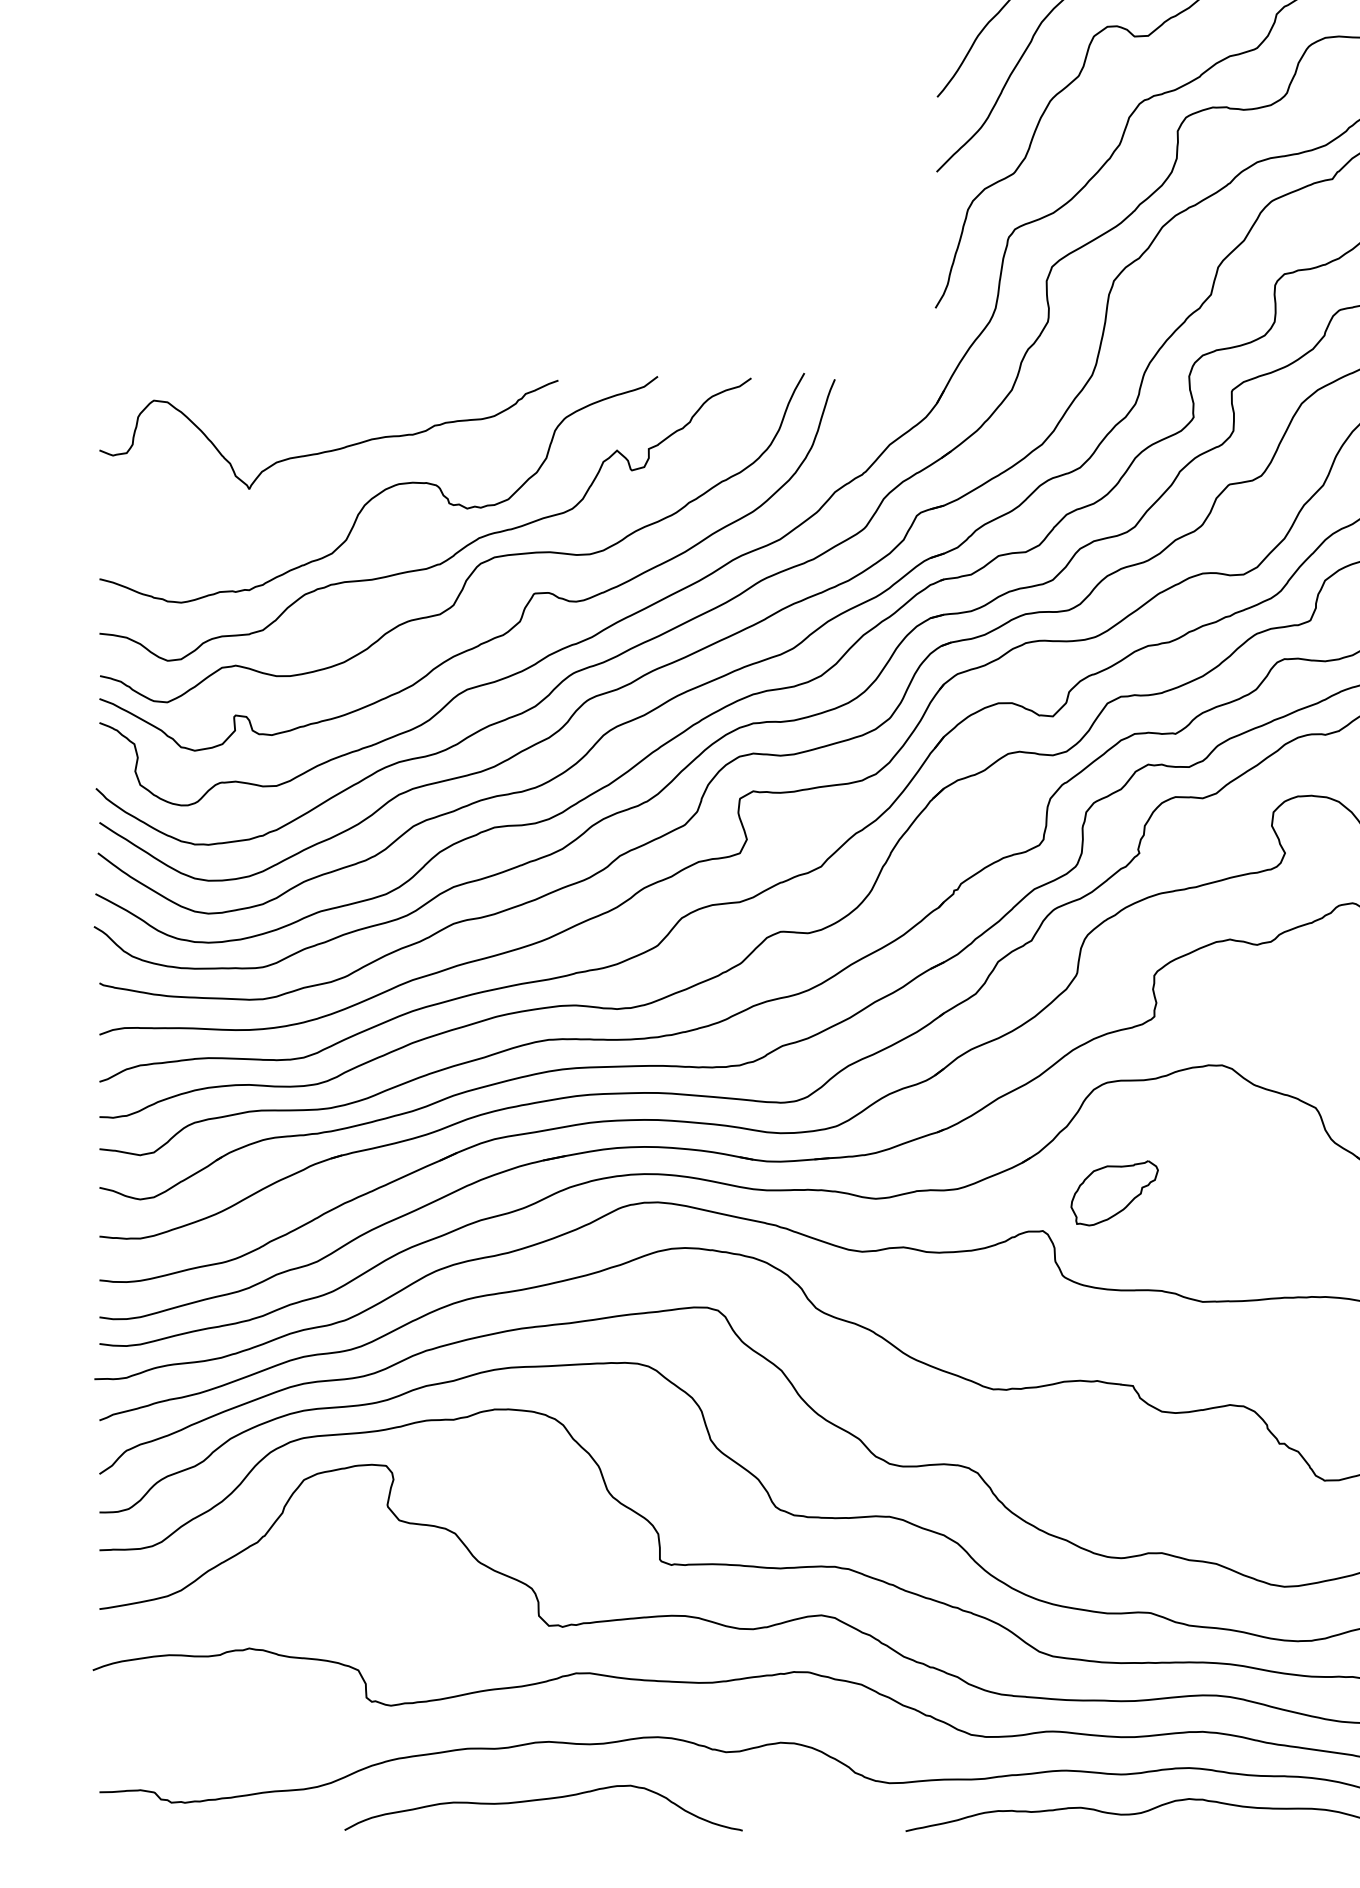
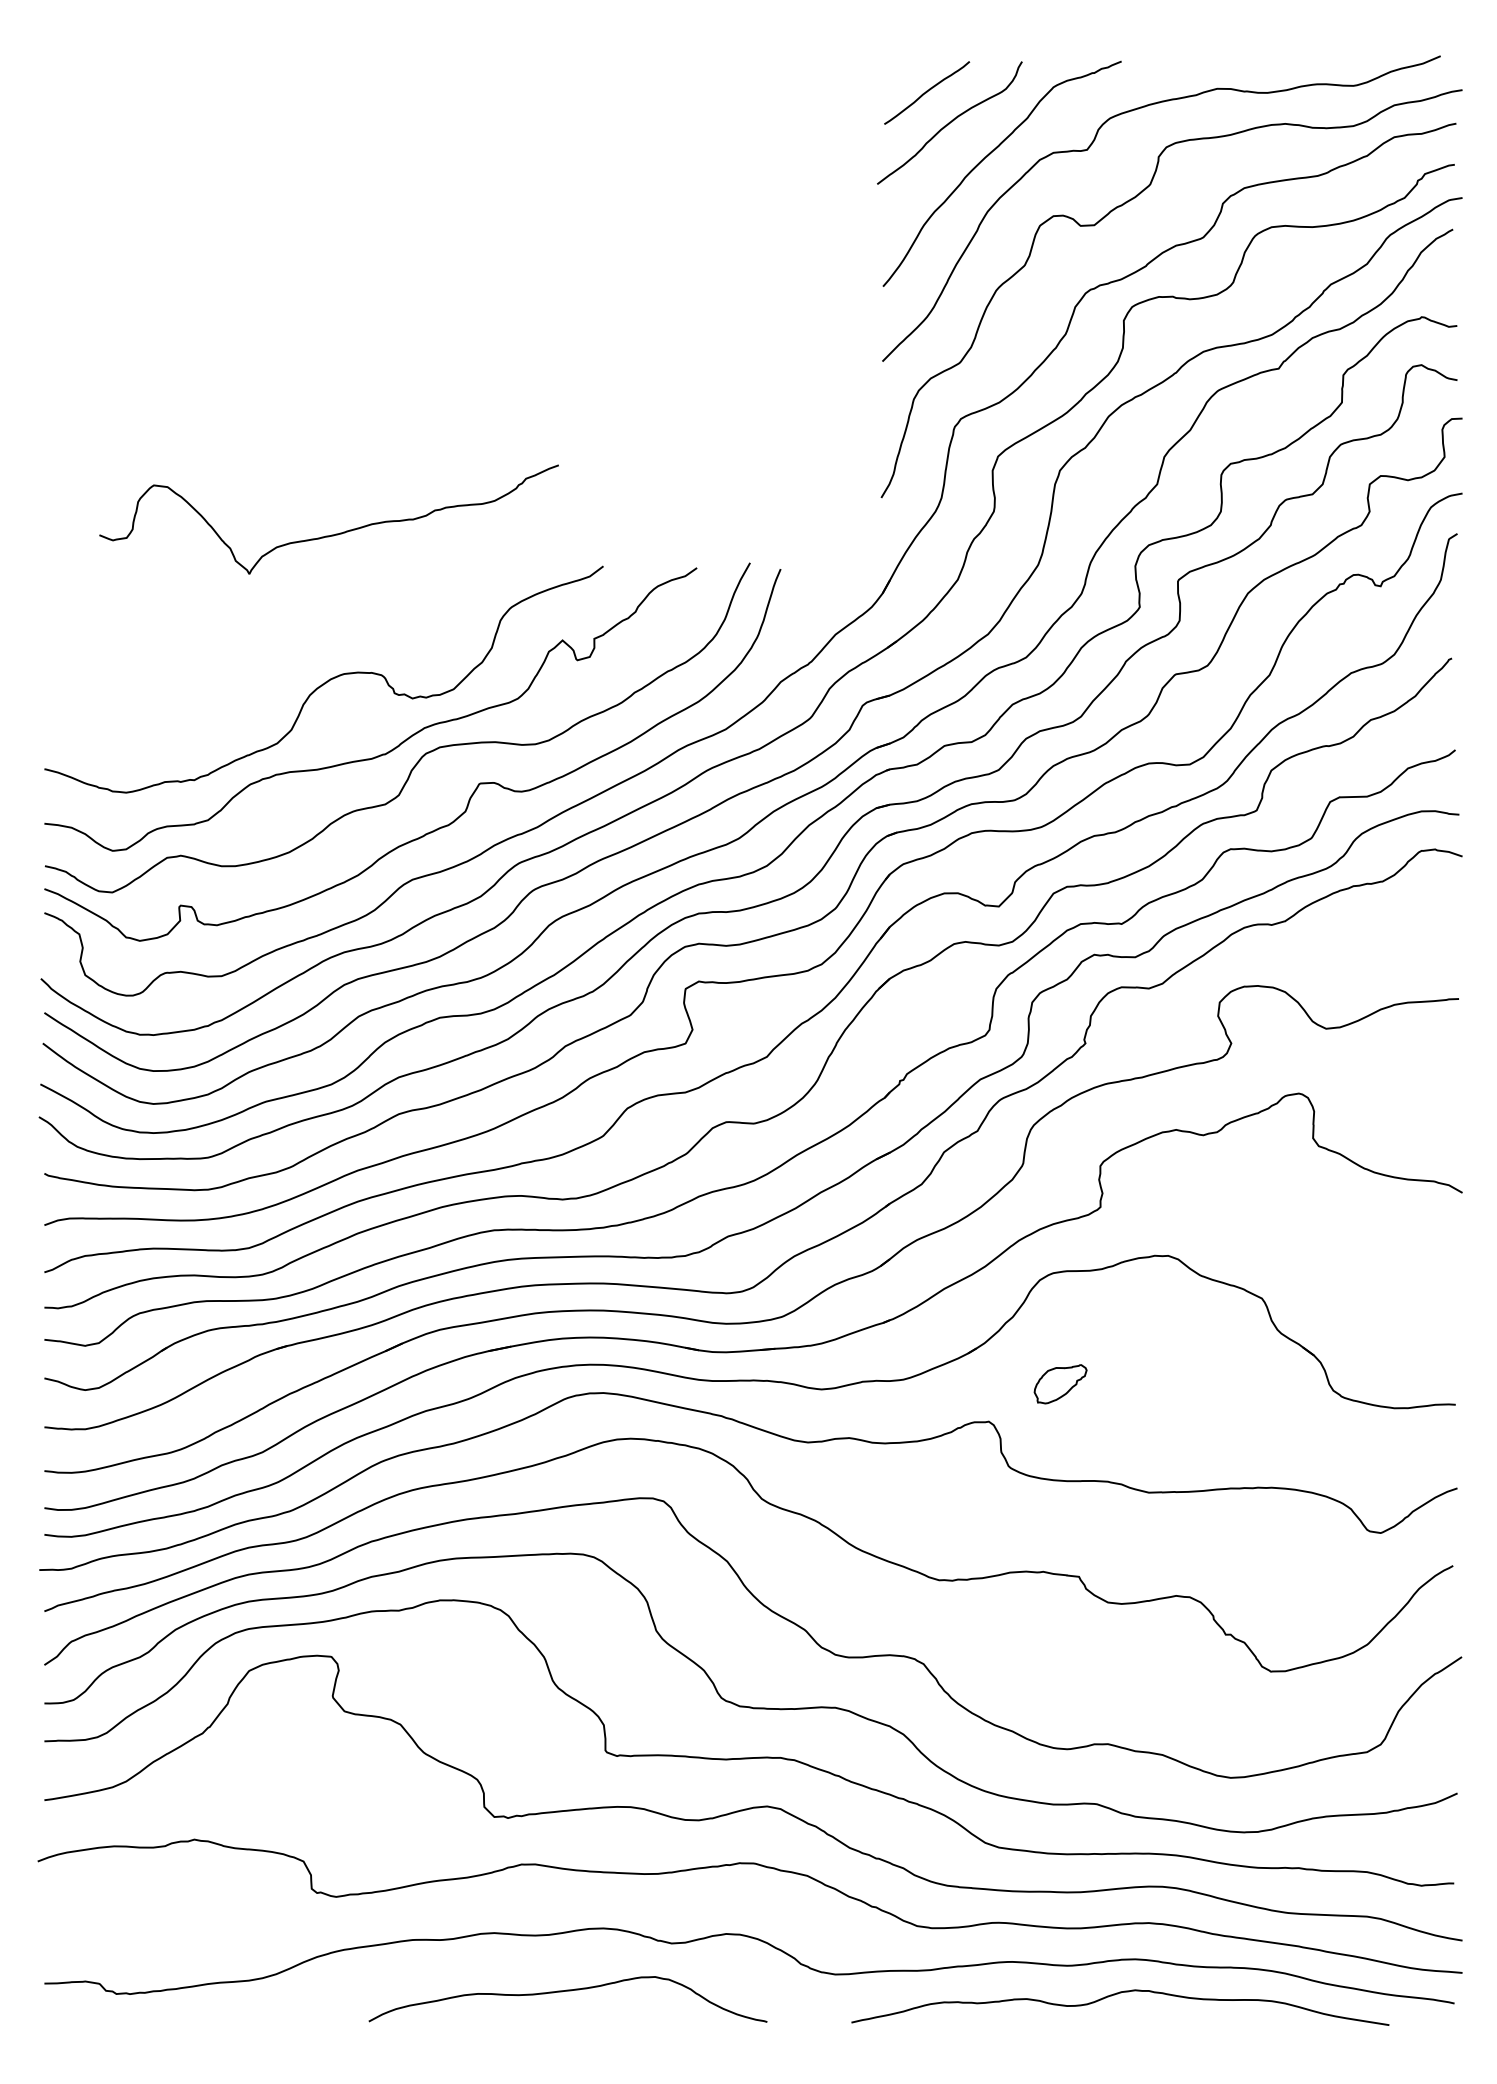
curve: (331, 449) -> (331, 534), moved
part: (1114, 1193) -> (1060, 1384), size x0.6
curve: (543, 1800) -> (567, 1991), moved

